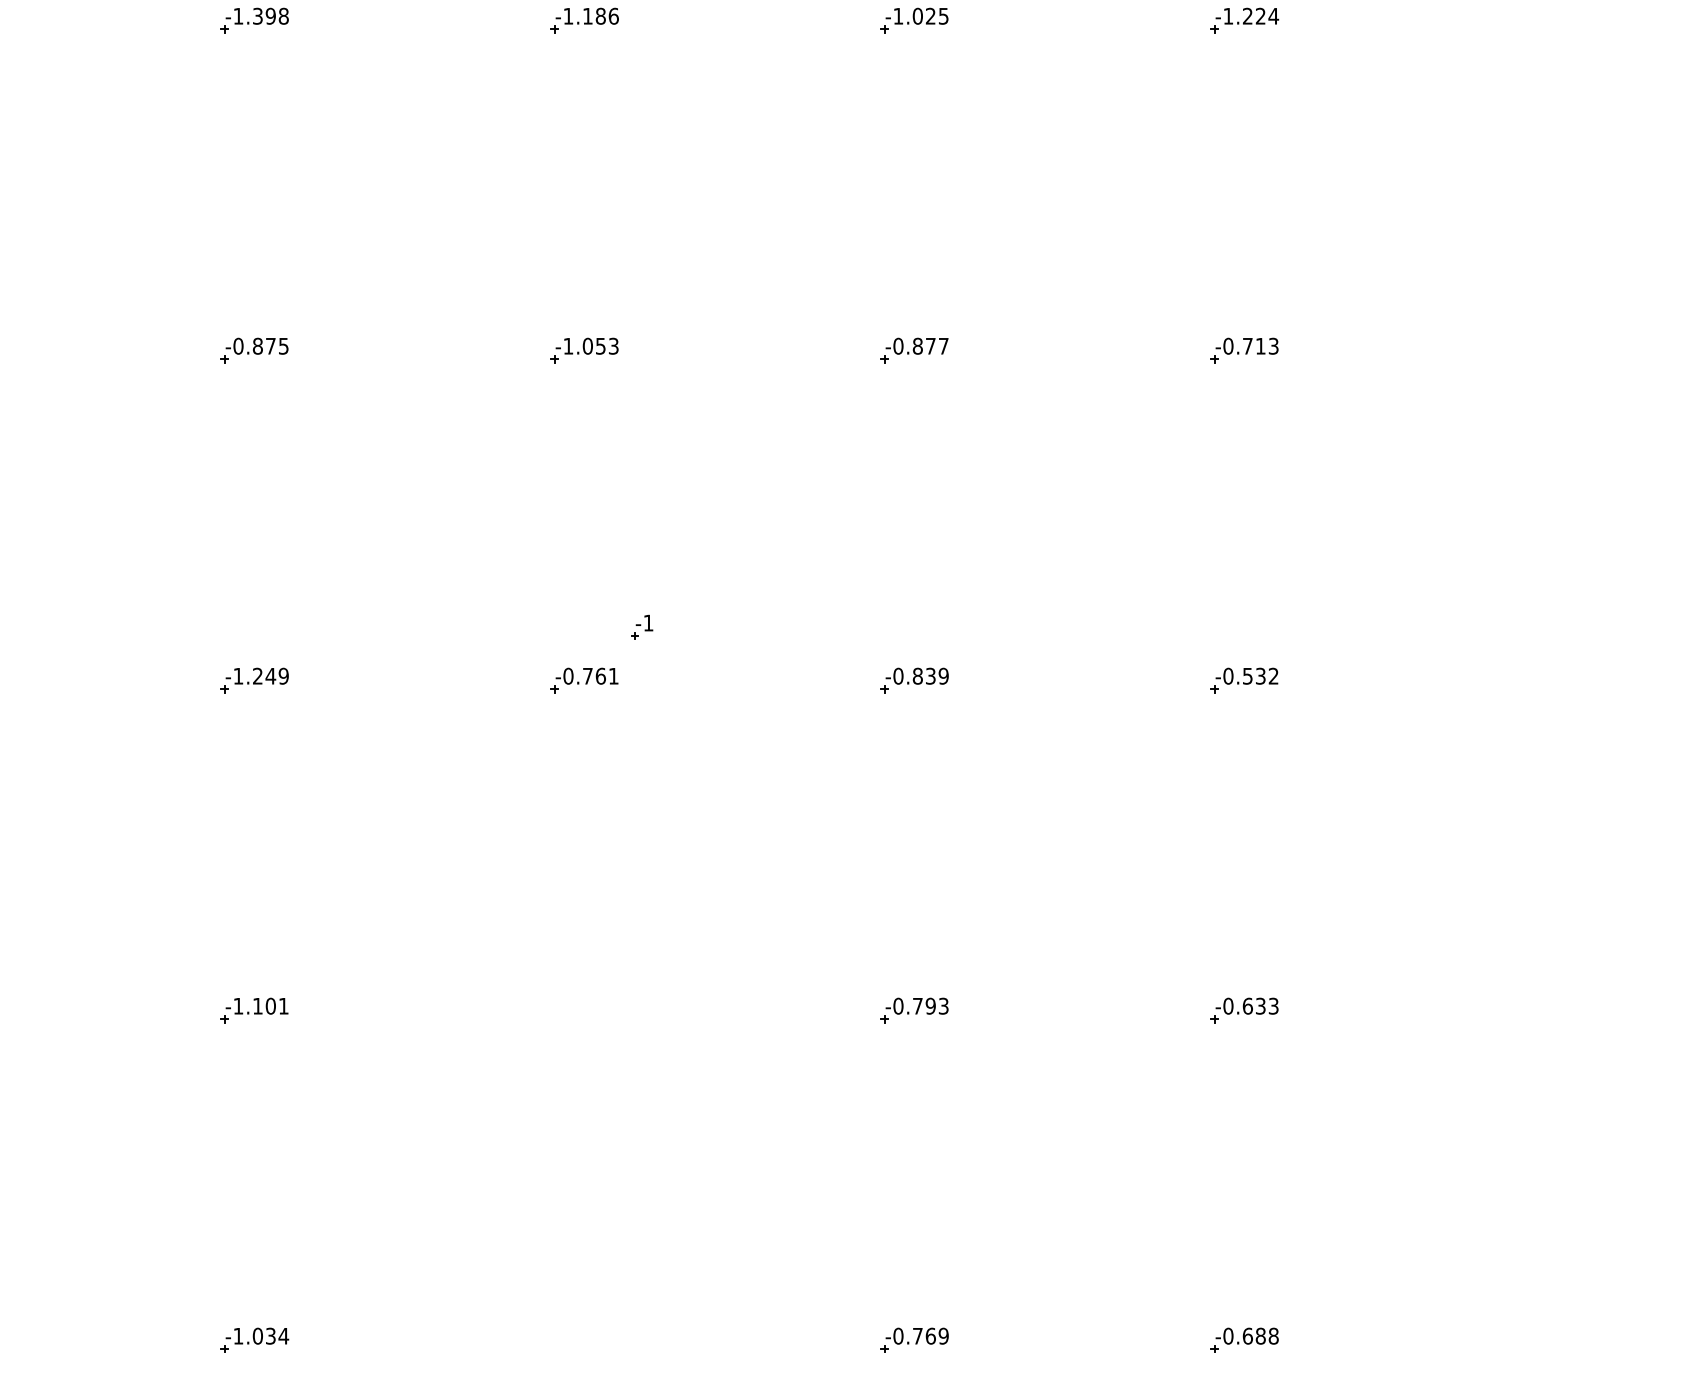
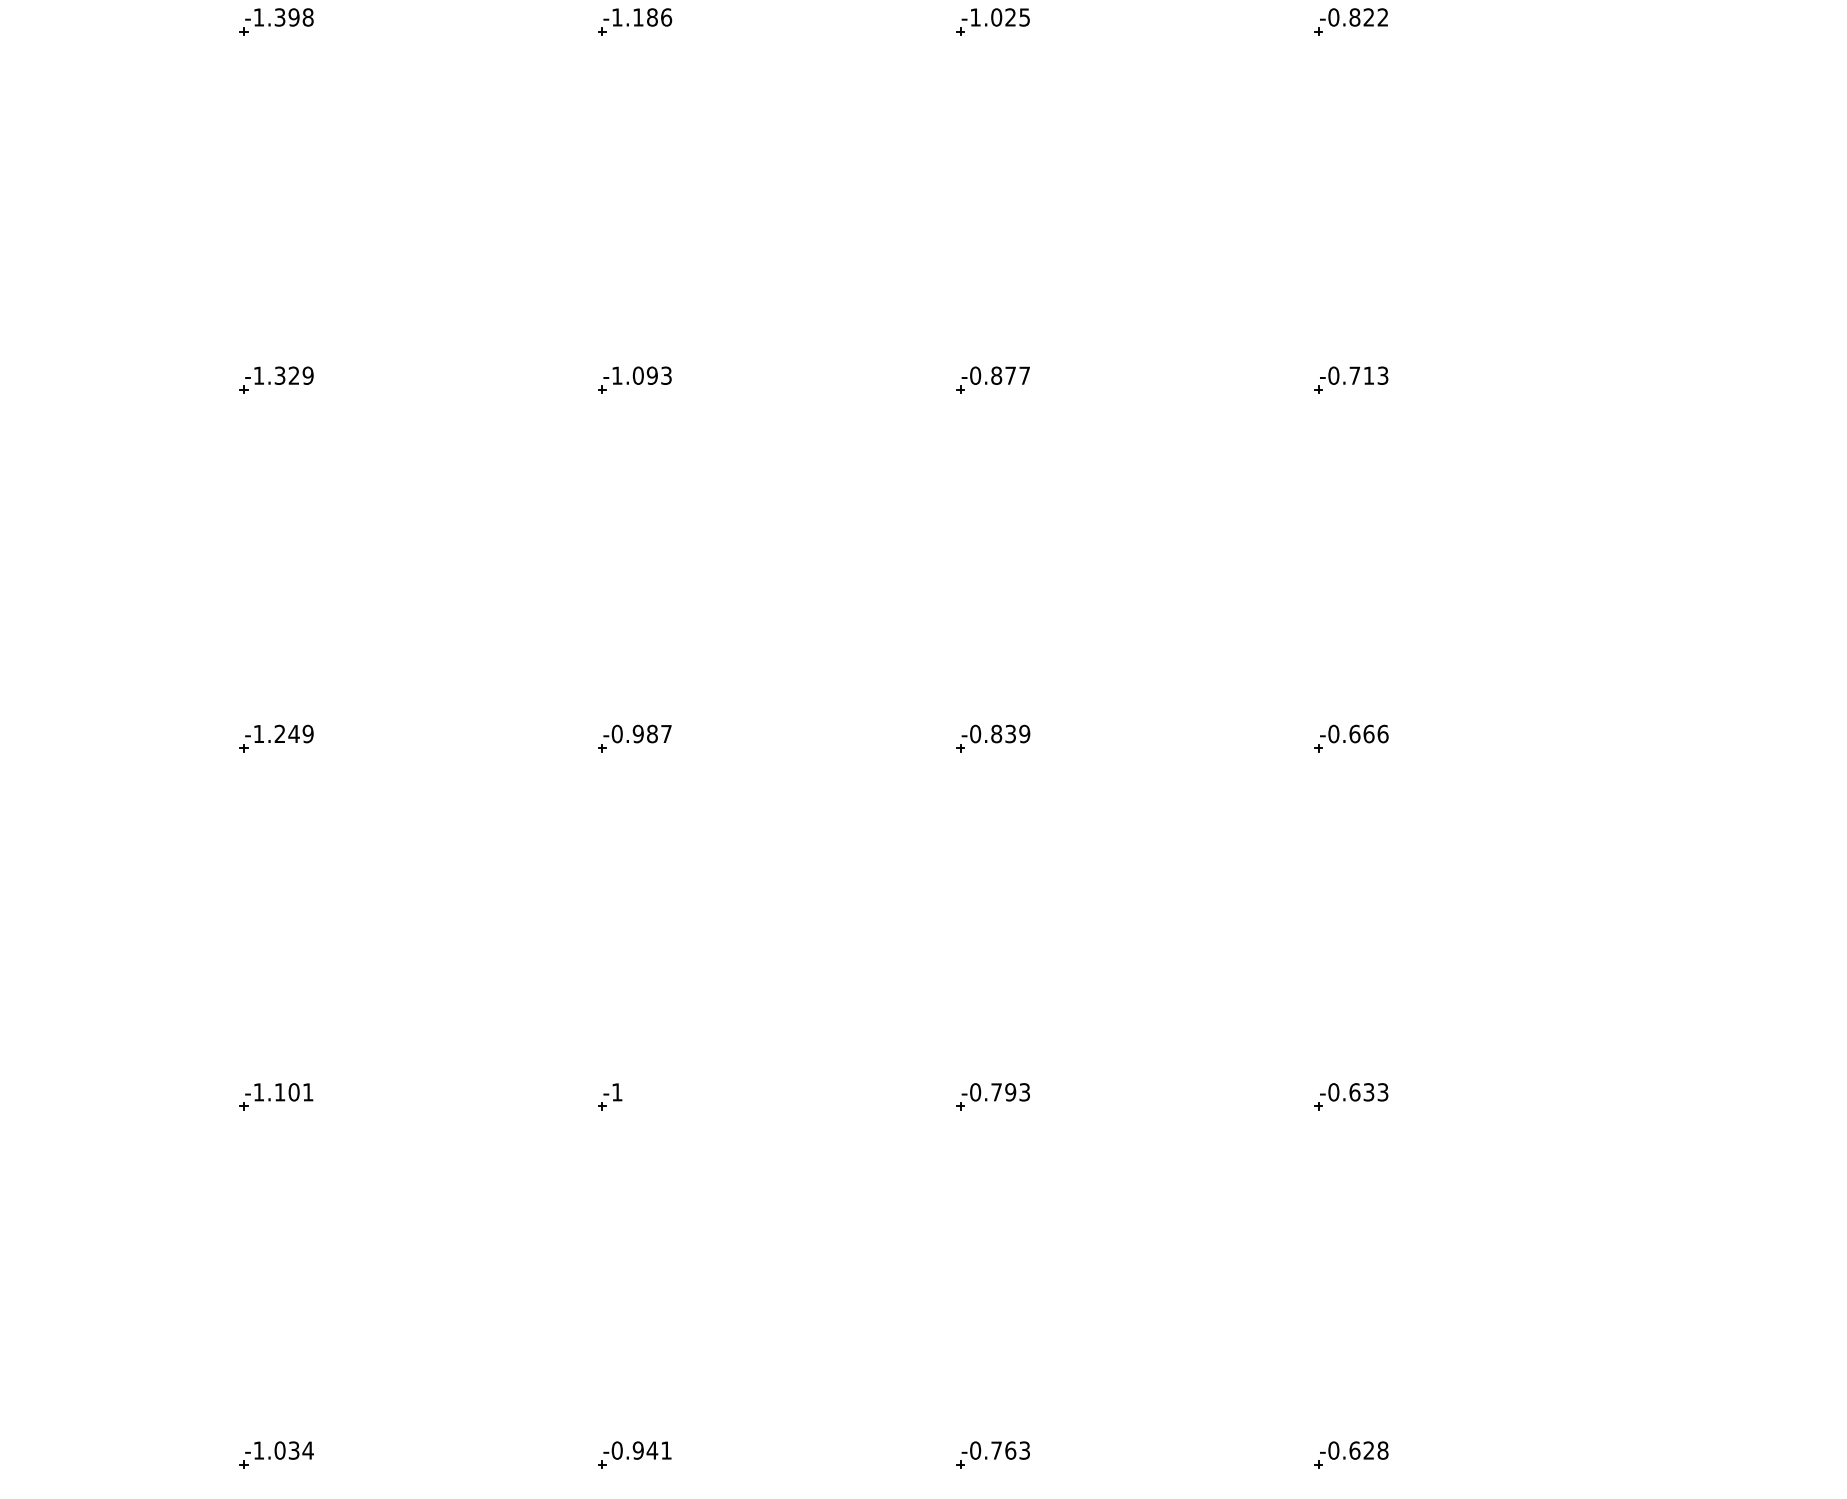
text: (1251, 16) -> (1358, 17), -1.224 -> -0.822
text: (261, 346) -> (283, 375), -0.875 -> -1.329
text: (599, 346) -> (651, 375), -1.053 -> -1.093
part: (642, 626) -> (610, 1096), moved
text: (599, 675) -> (651, 733), -0.761 -> -0.987
text: (1260, 675) -> (1368, 733), -0.532 -> -0.666
text: (943, 1336) -> (1024, 1450), -0.769 -> -0.763
text: (1260, 1336) -> (1368, 1450), -0.688 -> -0.628
part: (584, 1339) -> (634, 1454), added

